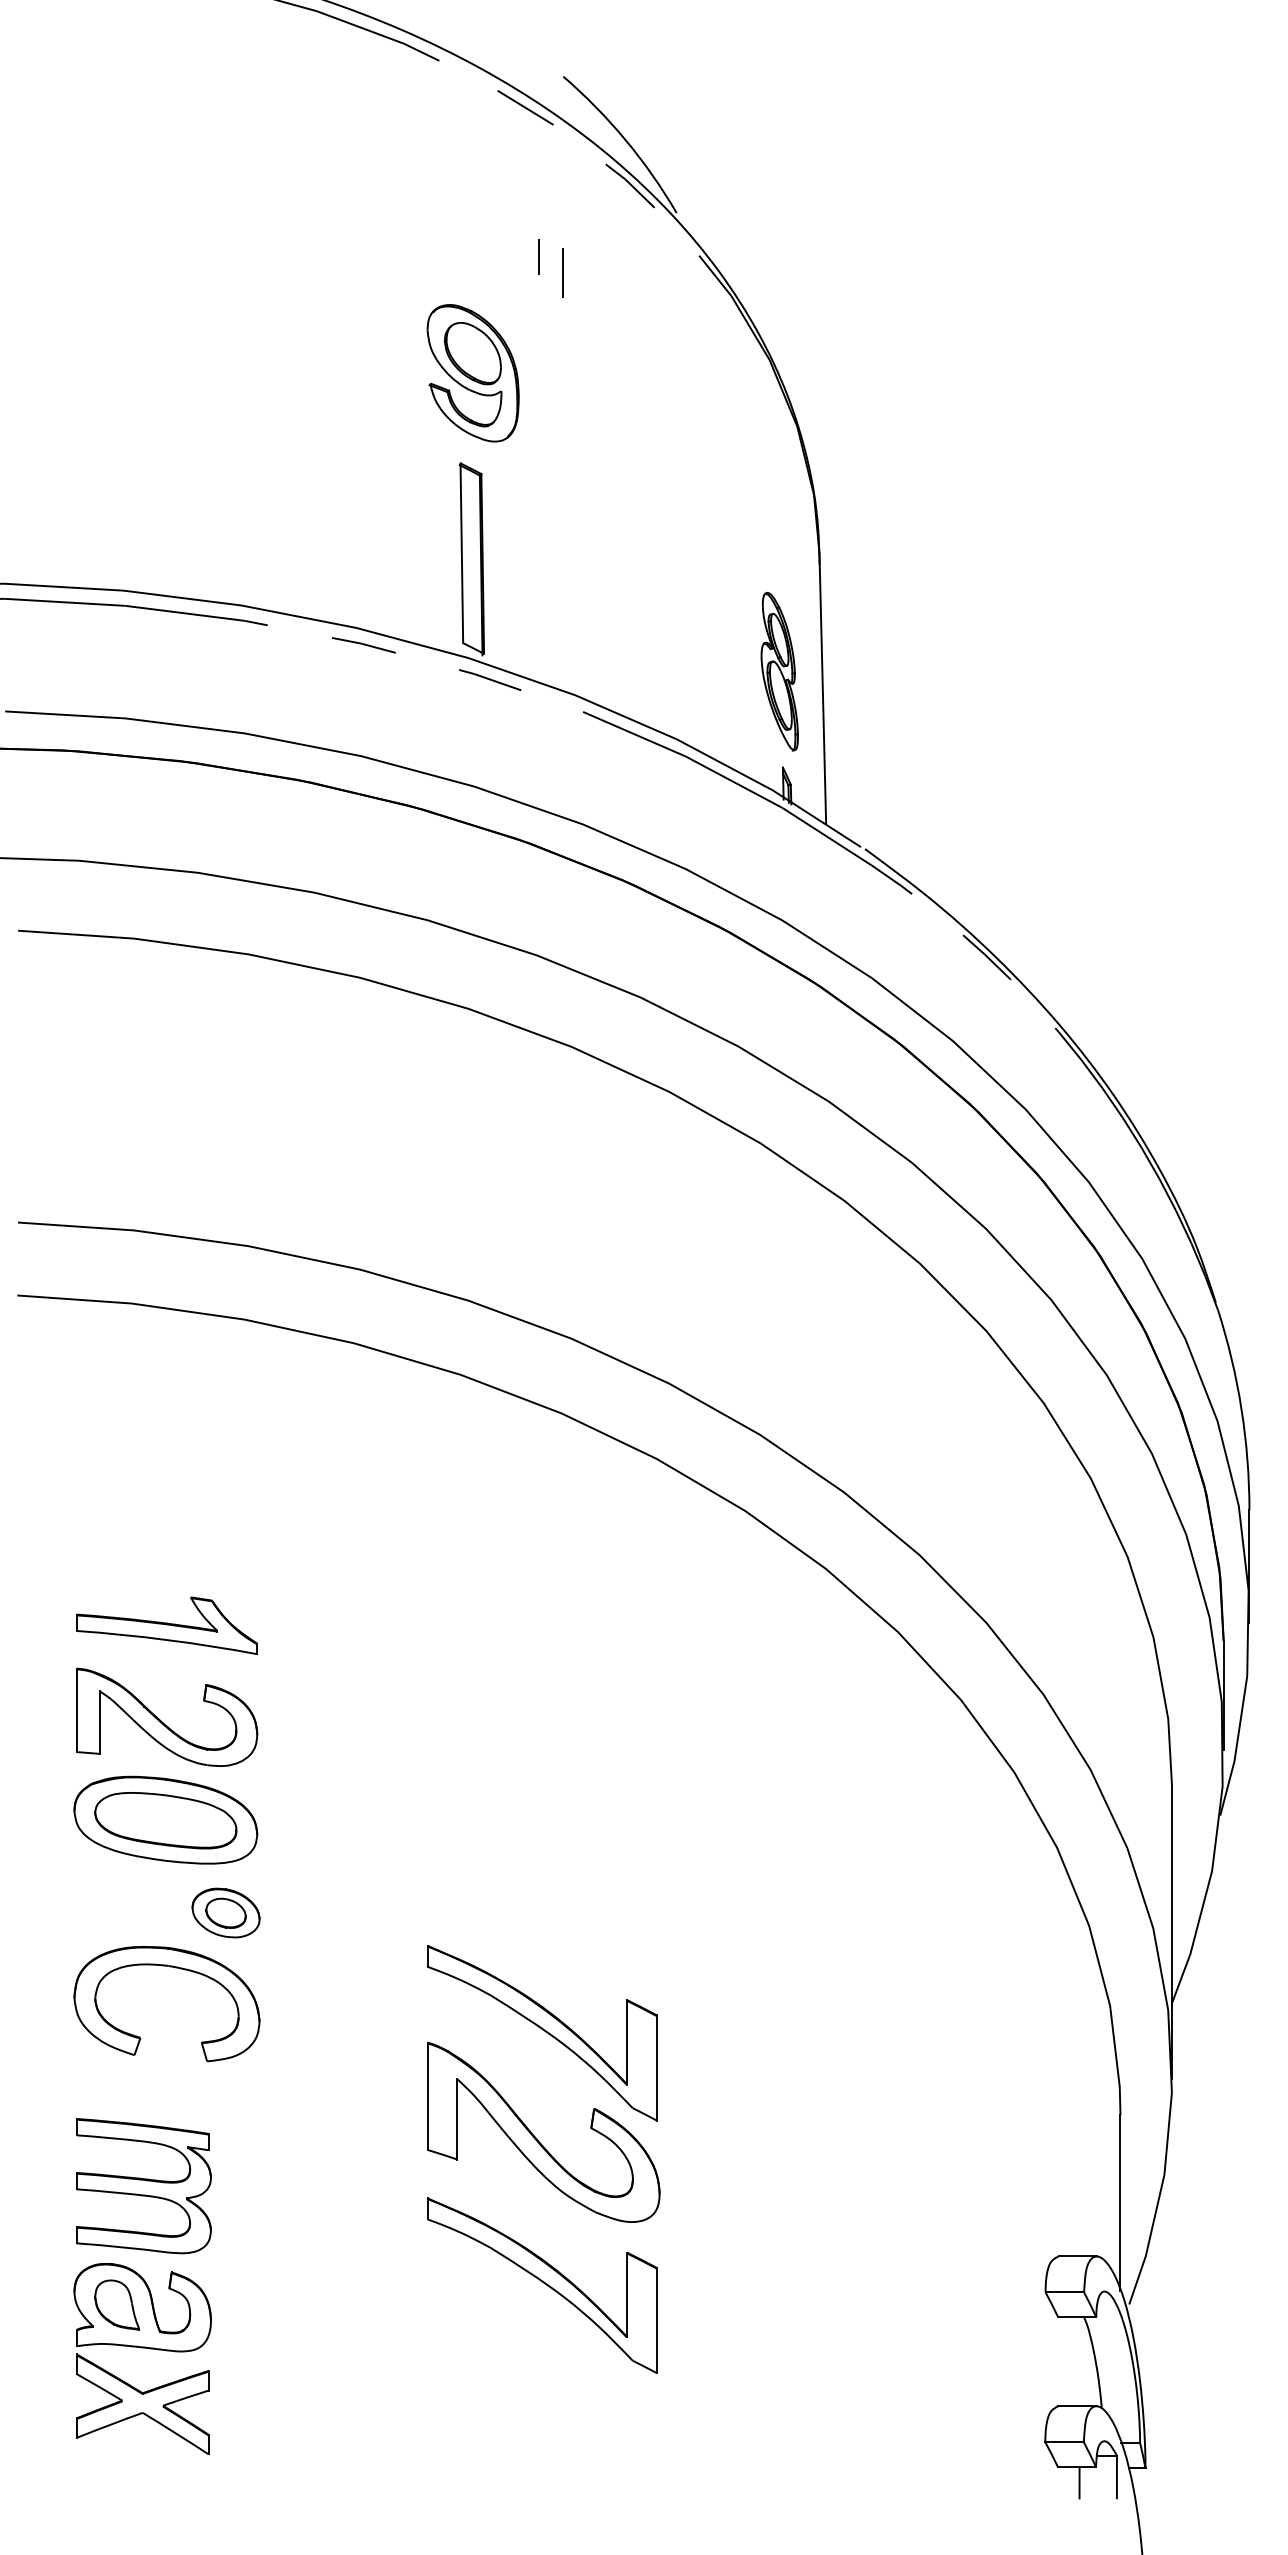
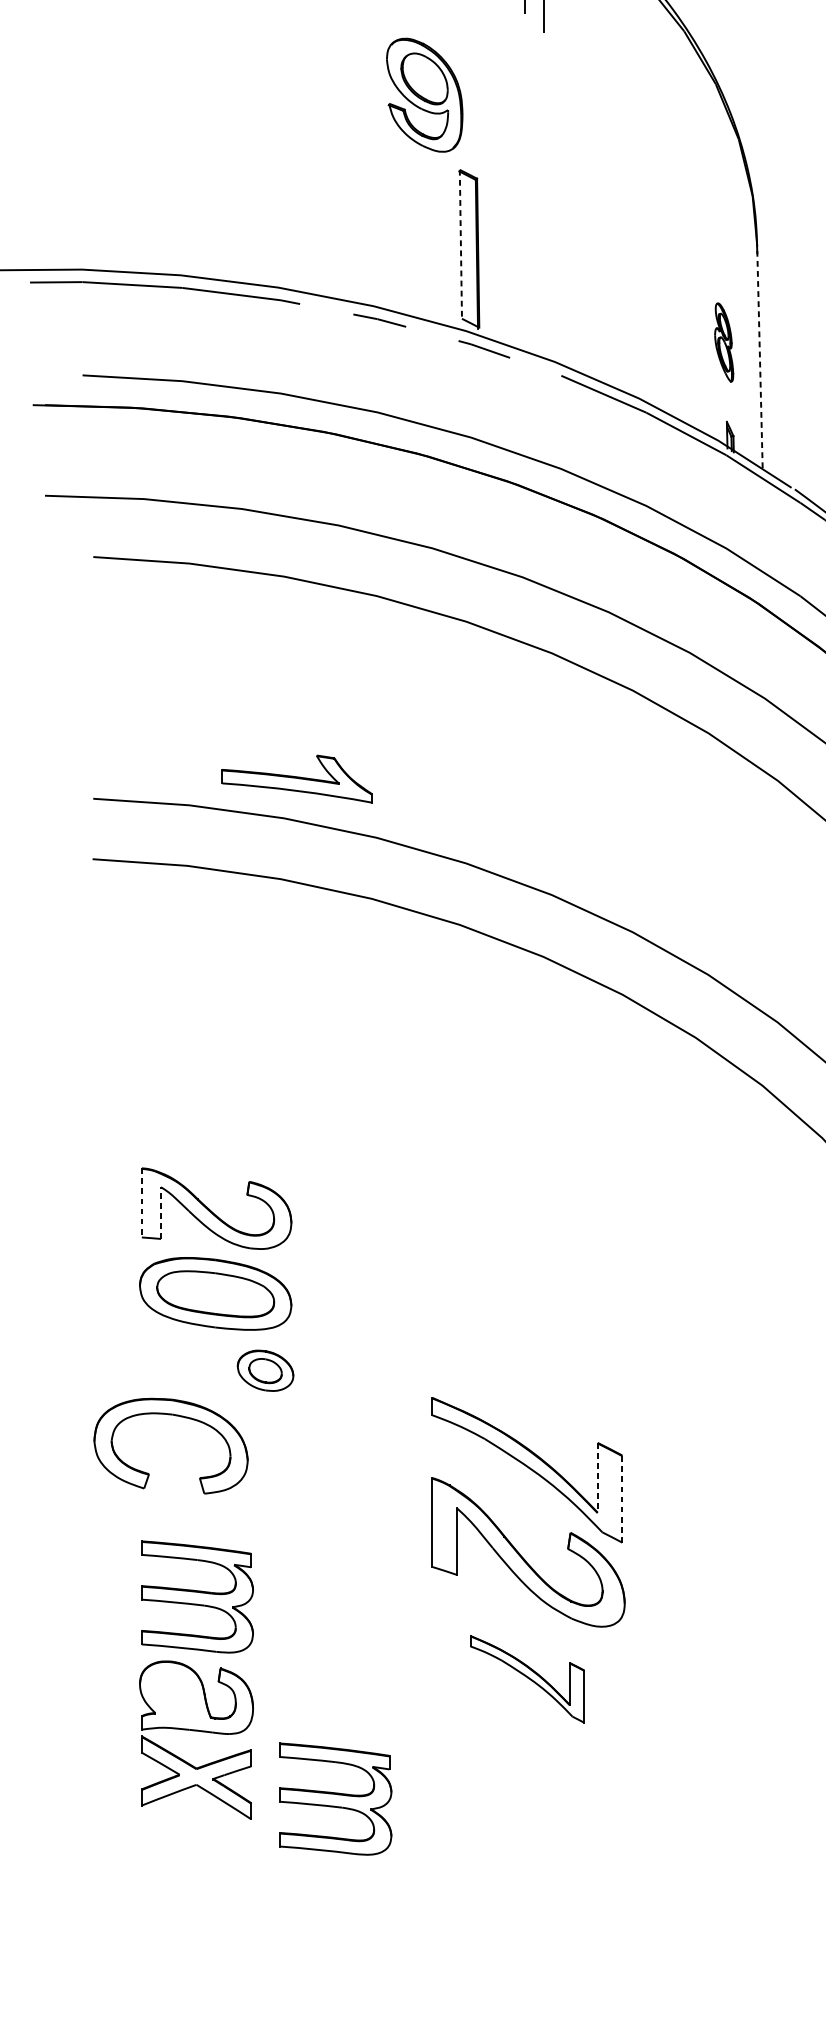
part: (472, 373) -> (424, 95), moved
line: (461, 553) -> (460, 244), solid -> dashed
part: (779, 671) -> (724, 342), size x0.6
line: (822, 688) -> (759, 356), solid -> dashed
part: (166, 1625) -> (296, 778), moved
line: (76, 1710) -> (141, 1203), solid -> dashed
line: (99, 1722) -> (160, 1212), solid -> dashed
part: (175, 1968) -> (178, 1416), moved
line: (626, 2042) -> (597, 1478), solid -> dashed
line: (656, 2067) -> (622, 1498), solid -> dashed
part: (542, 2285) -> (527, 1679), size x0.6
part: (116, 2304) -> (174, 1695), removed
part: (310, 2430) -> (335, 1799), added

